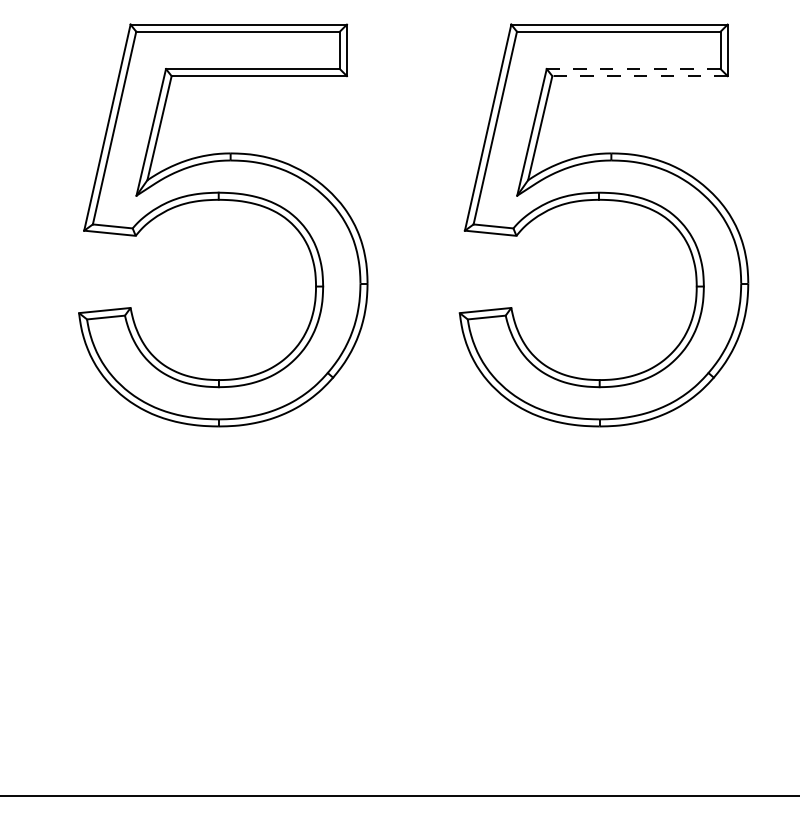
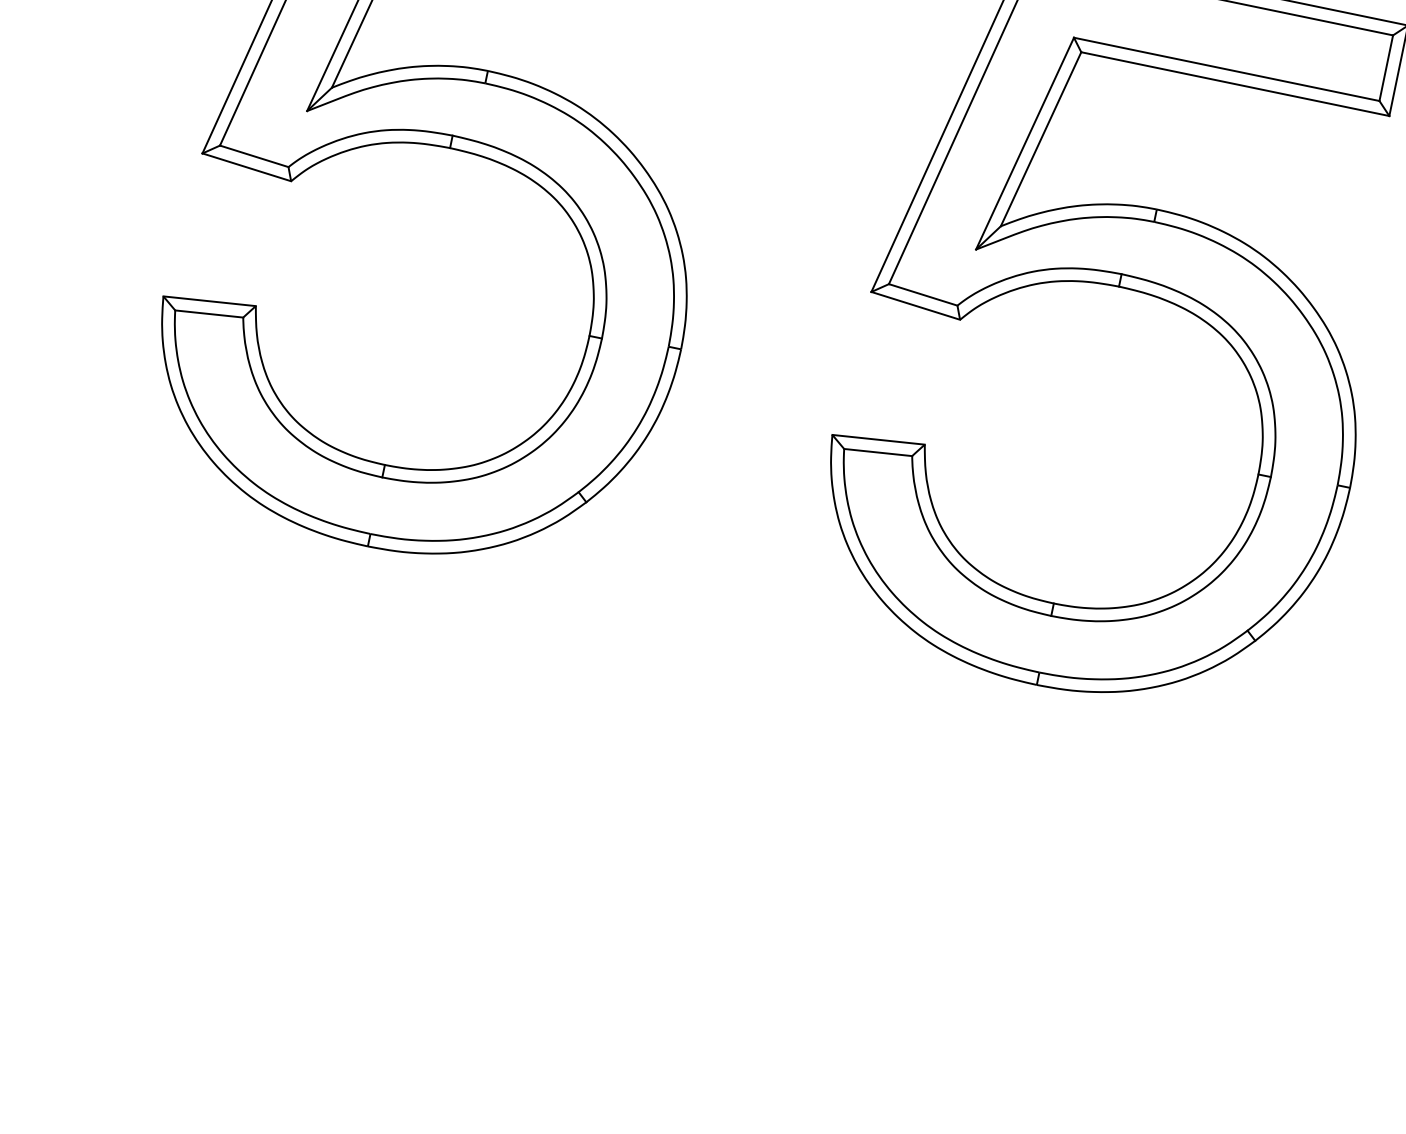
line: (633, 69) -> (1226, 70), dashed -> solid
line: (640, 76) -> (1236, 84), dashed -> solid

